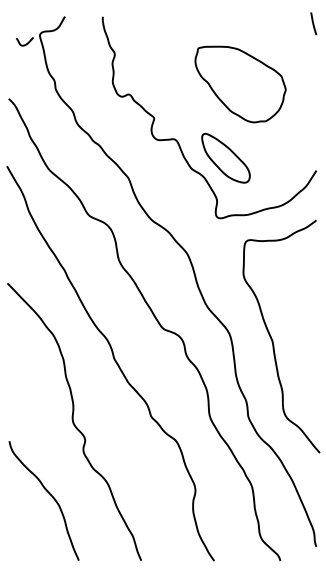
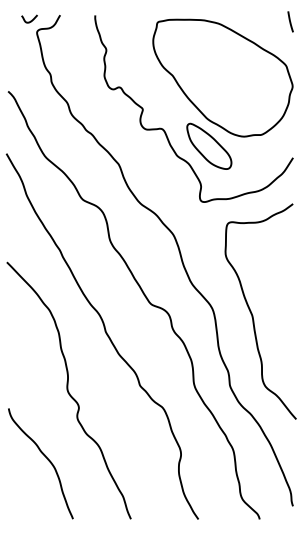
curve: (25, 43) -> (30, 20), moved
part: (240, 84) -> (222, 78), size x1.67

